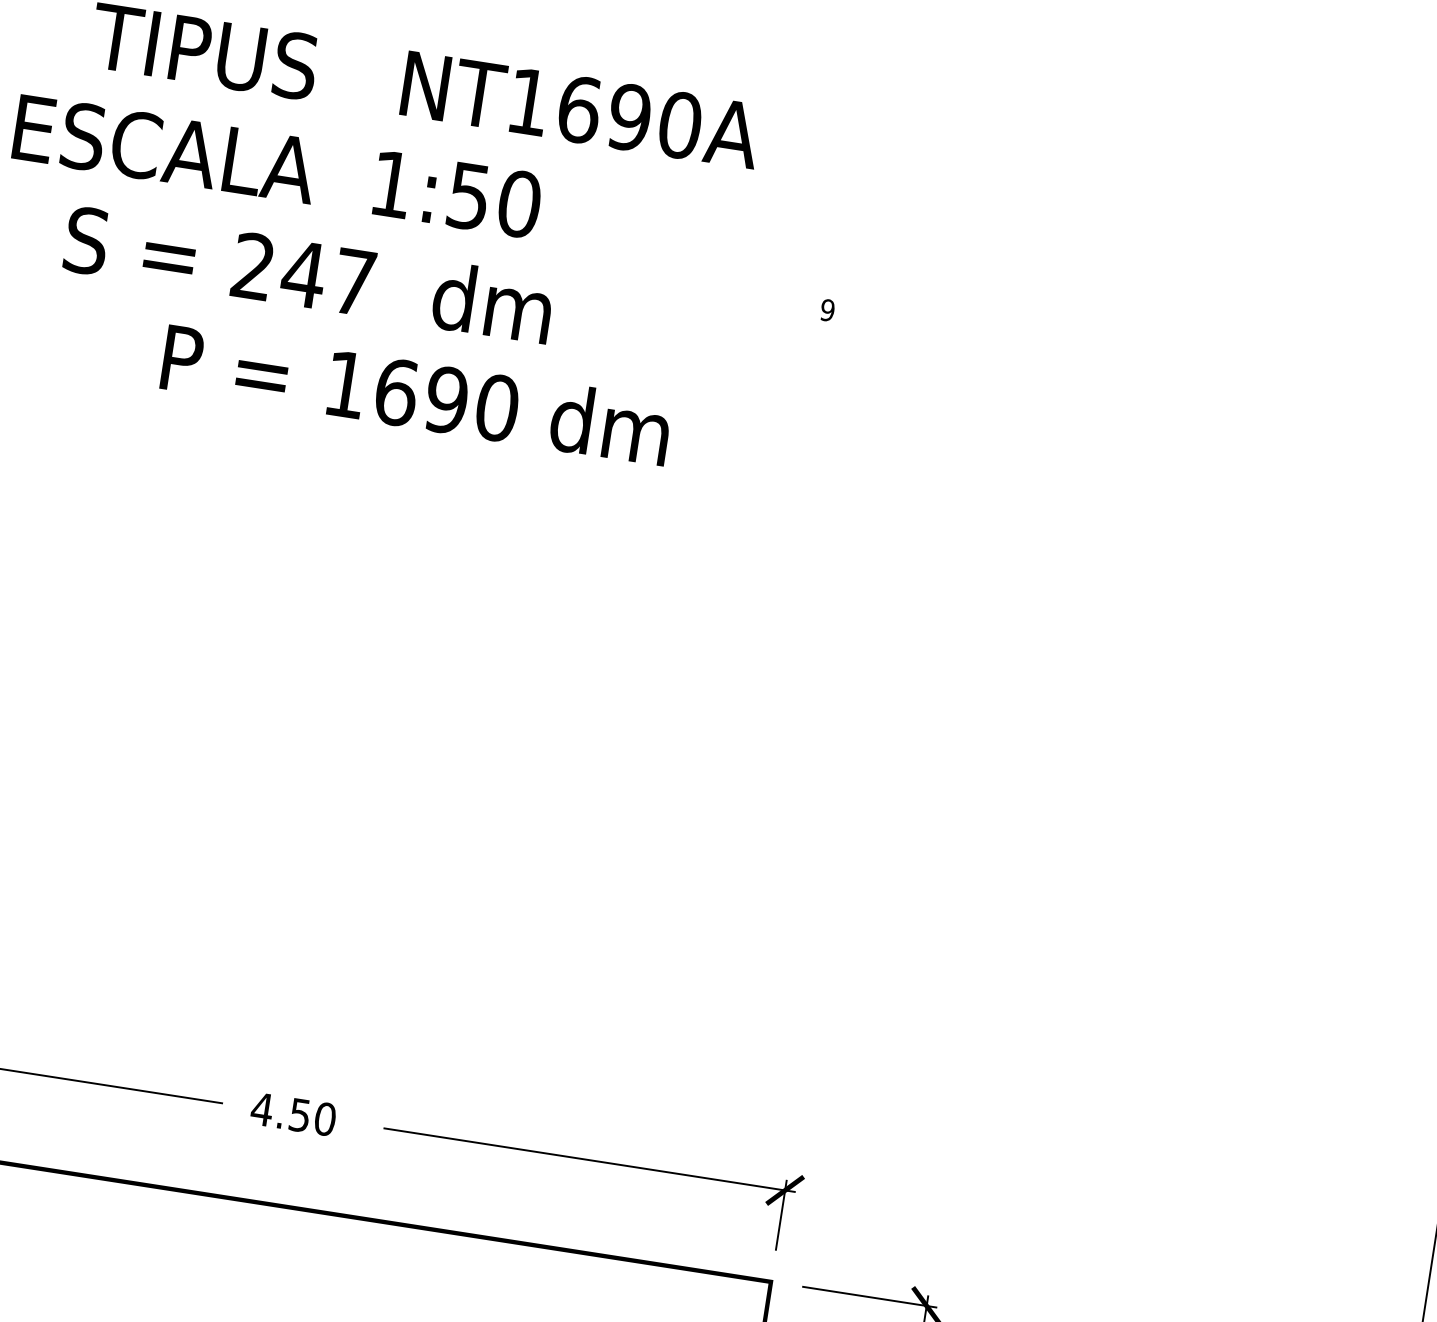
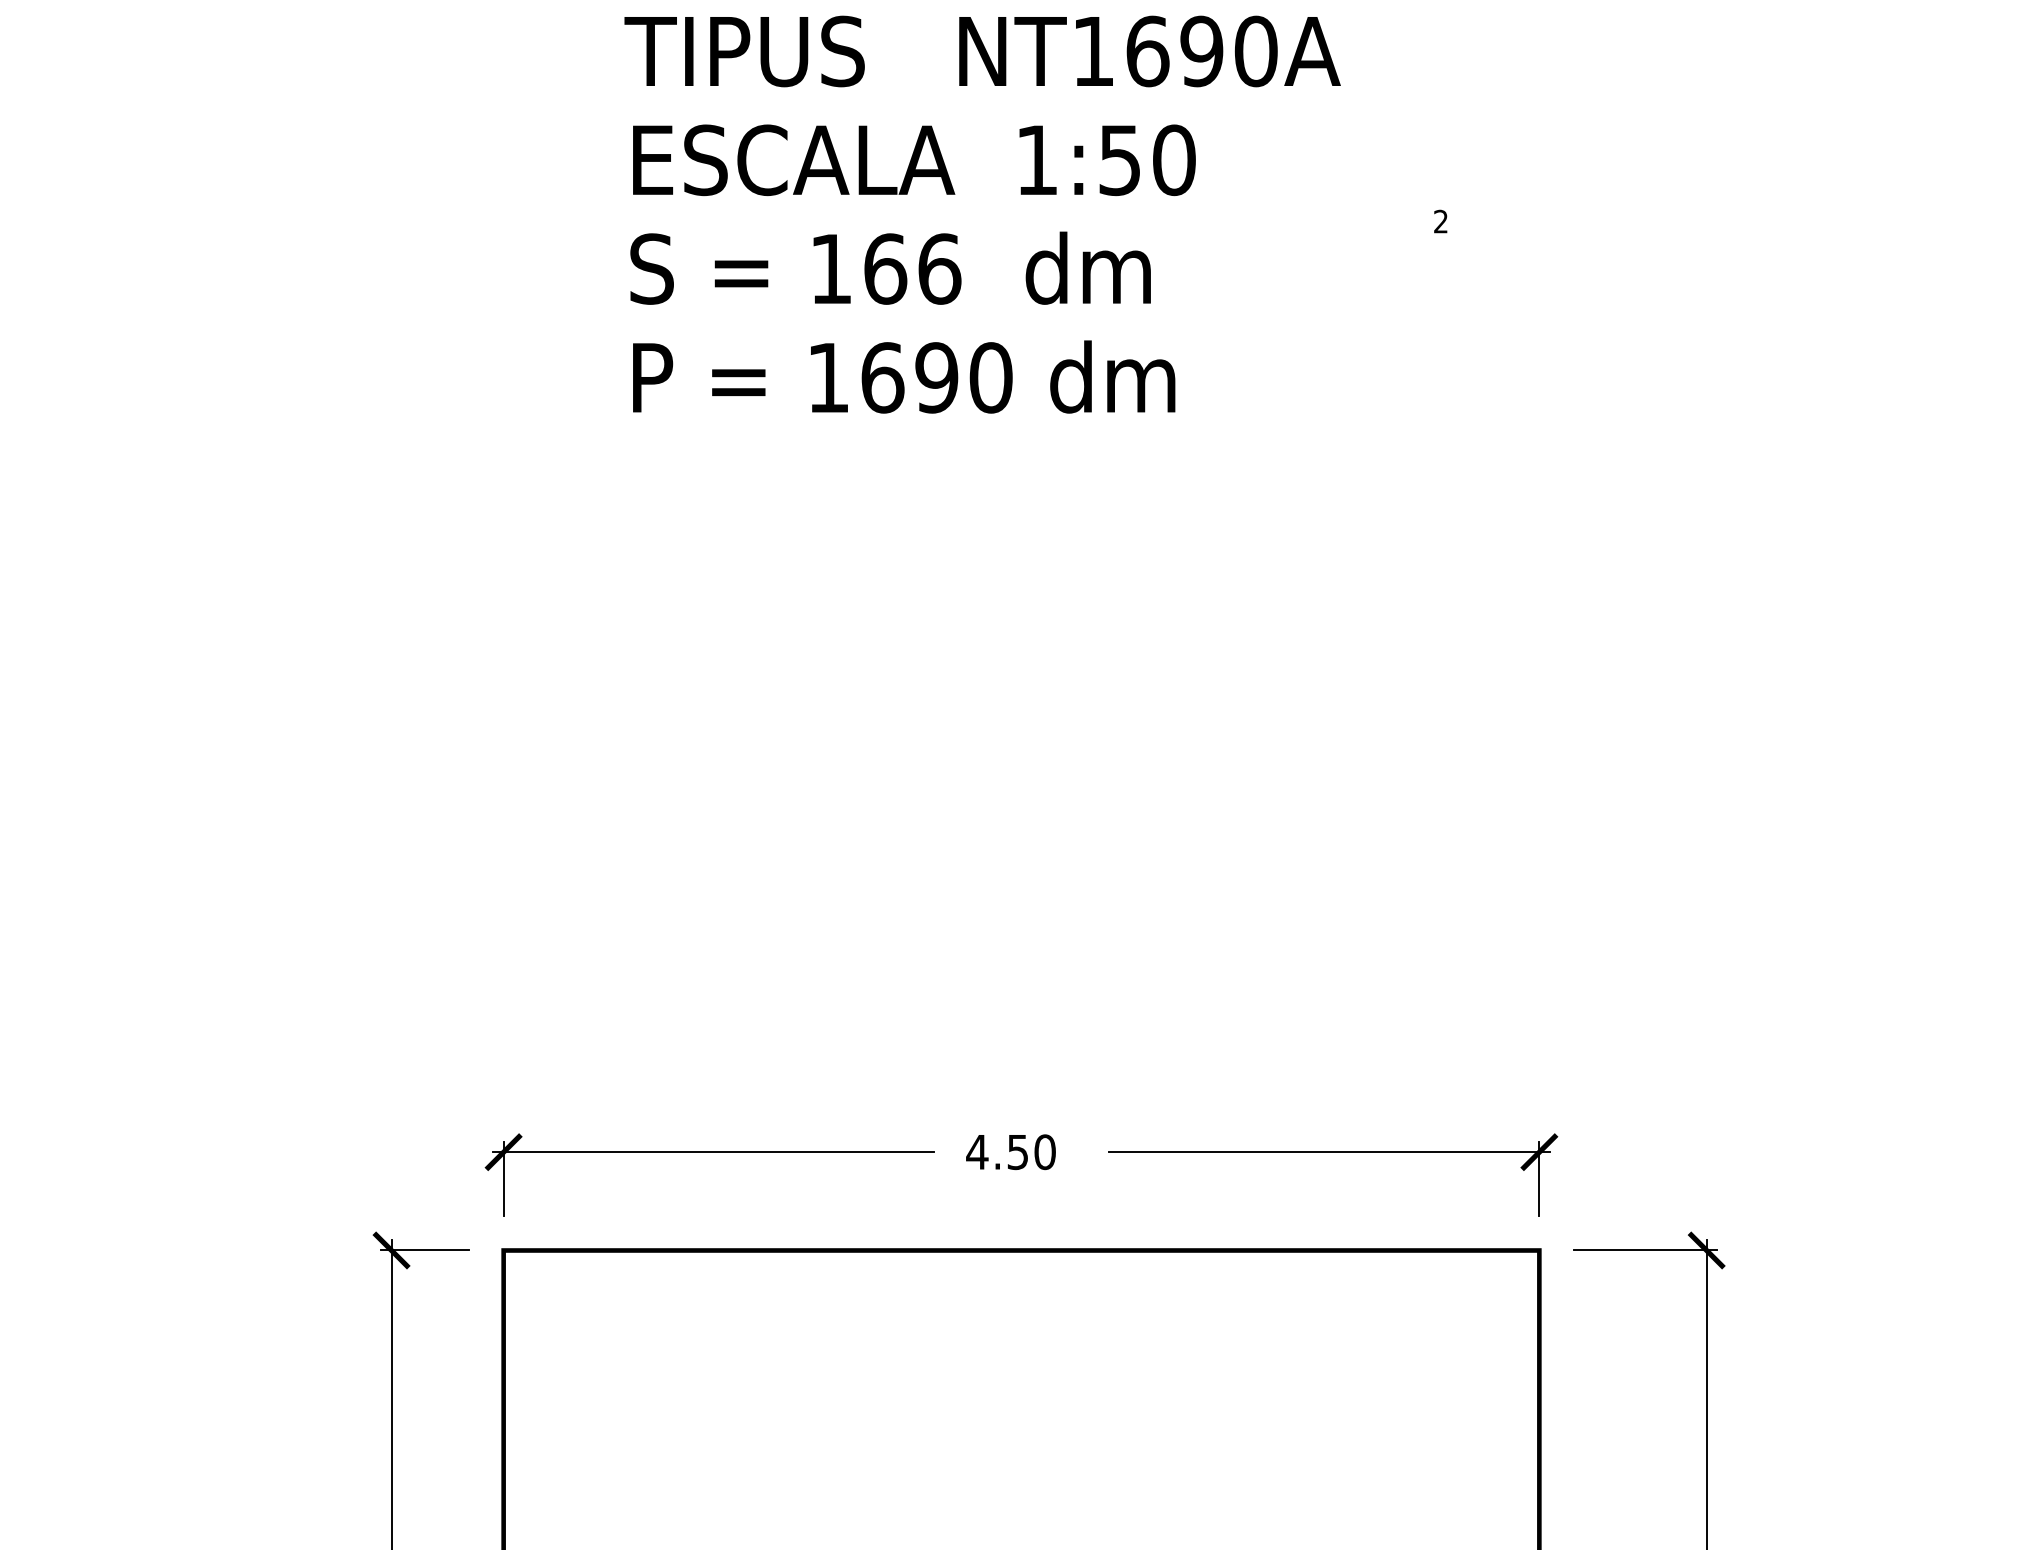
text: (277, 166) -> (914, 160), moved
text: (304, 273) -> (885, 268), 247 -> 166
text: (827, 310) -> (1440, 221), 9 -> 2
text: (416, 394) -> (904, 376), moved

